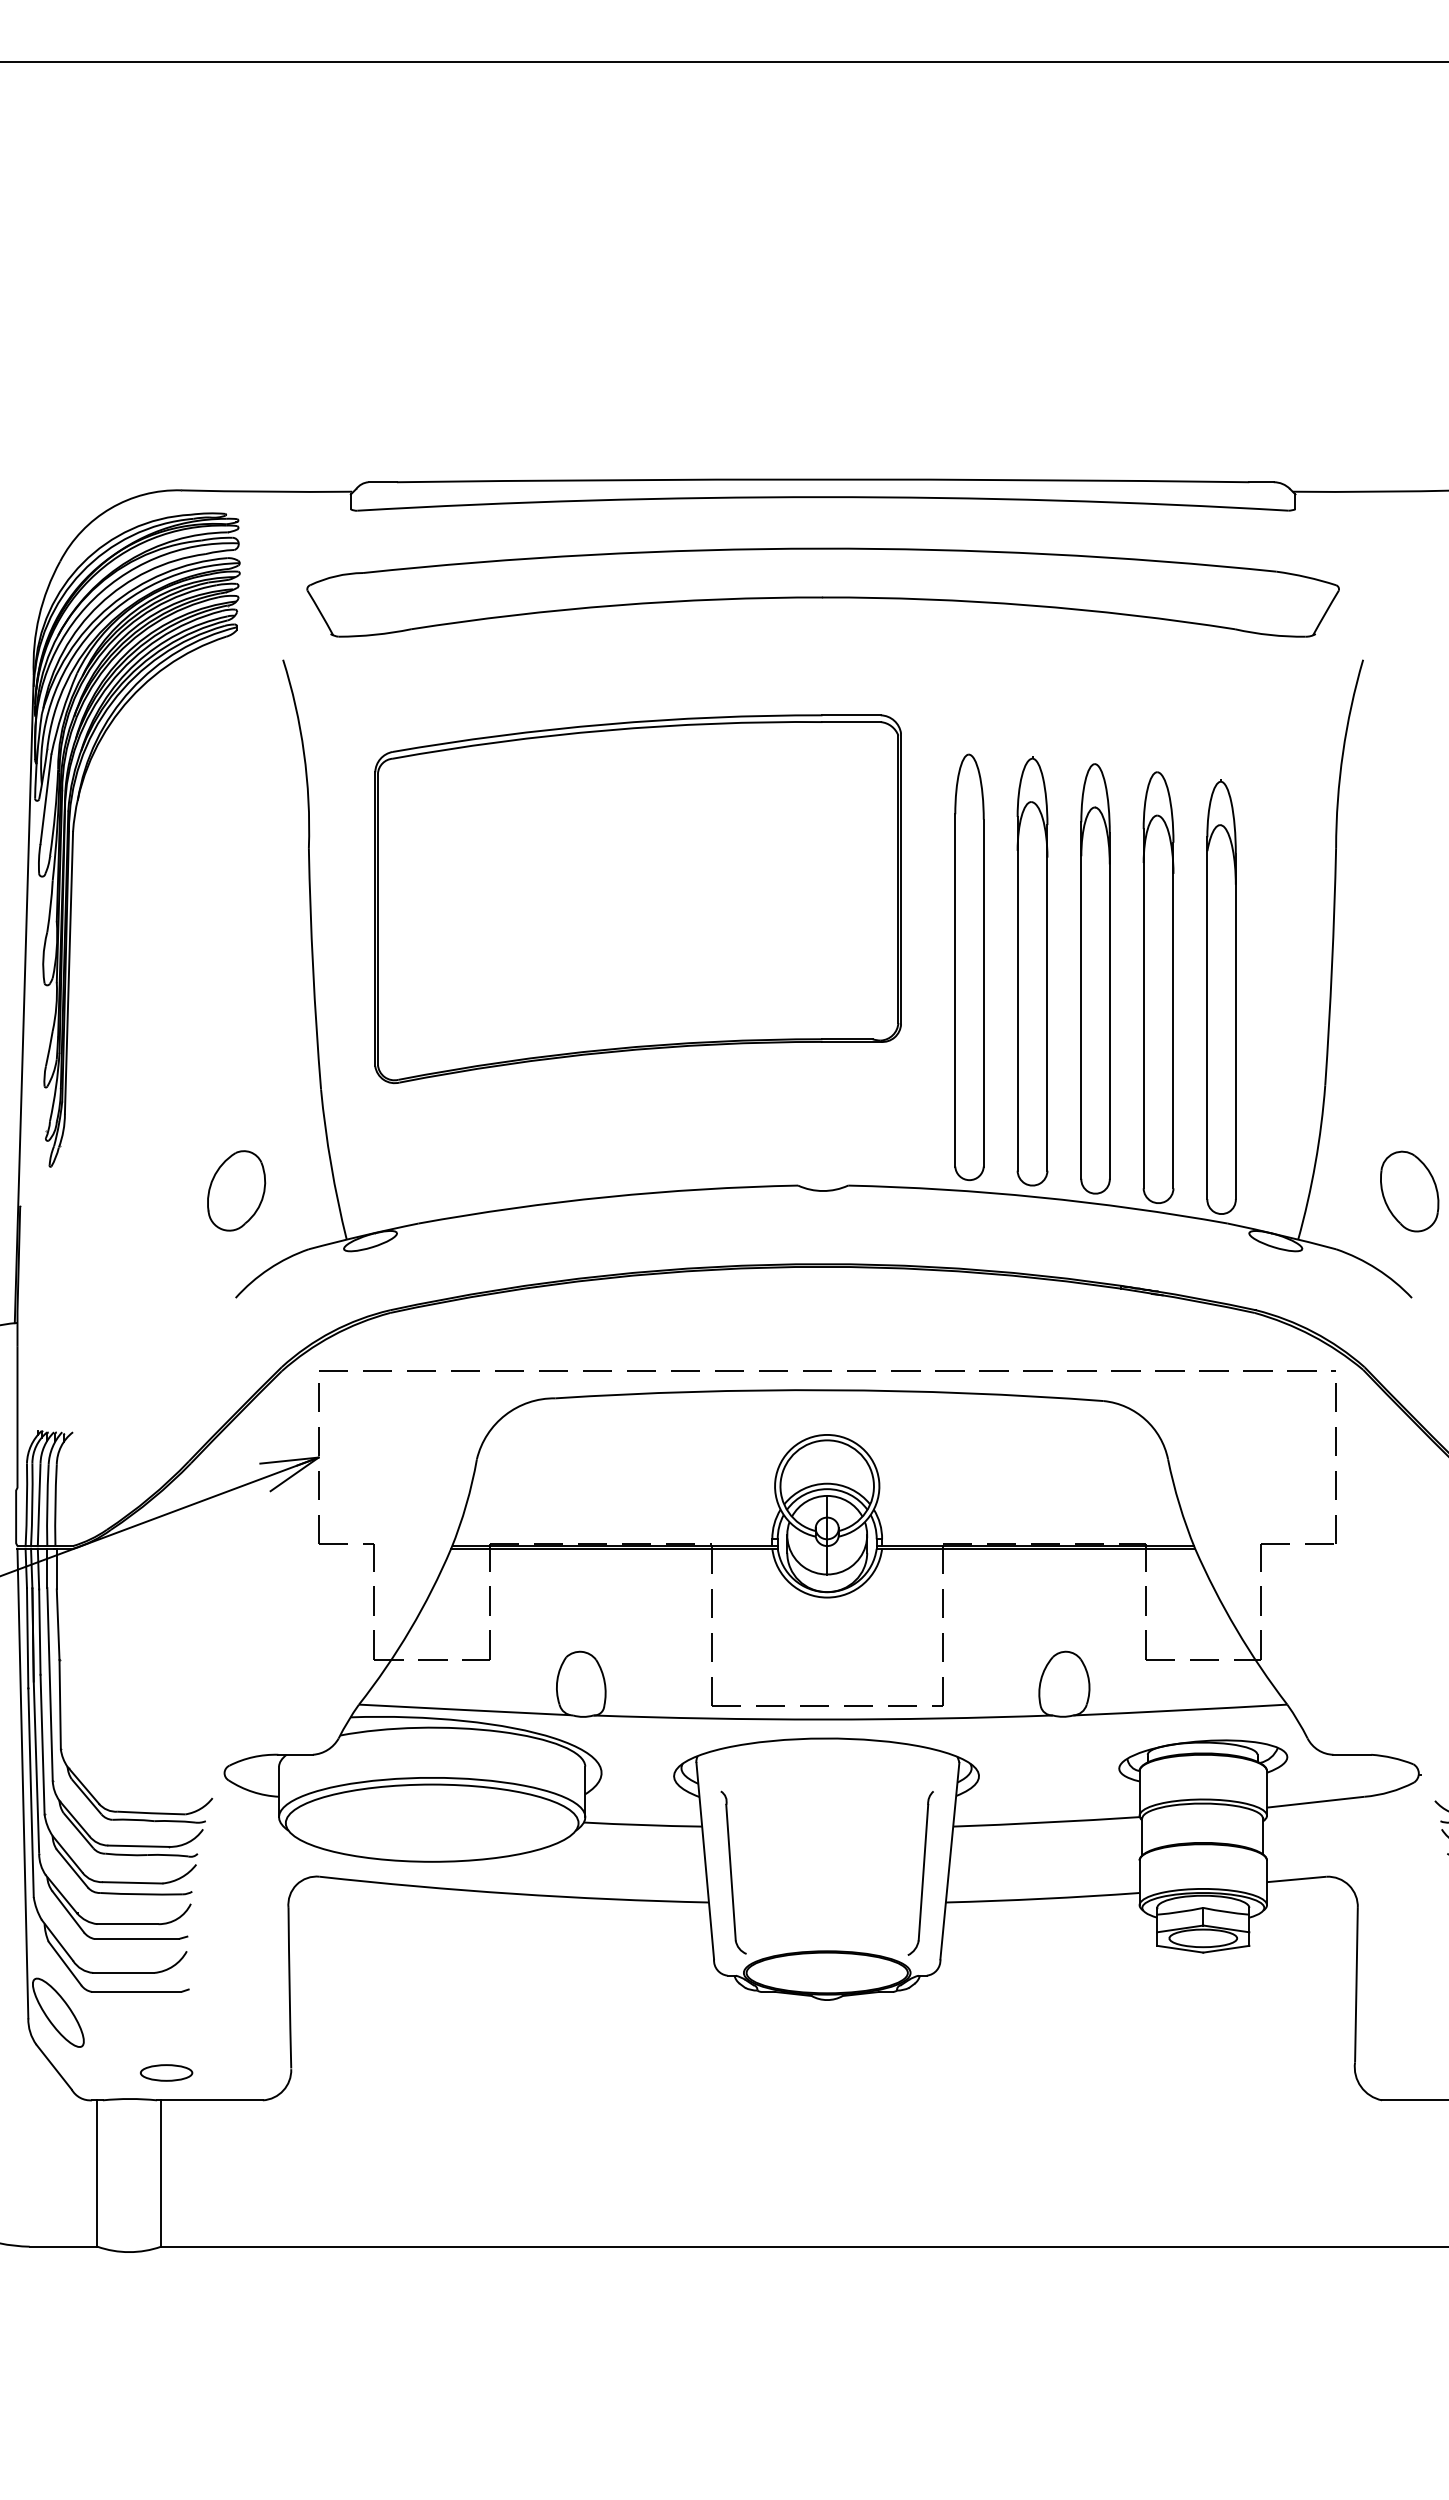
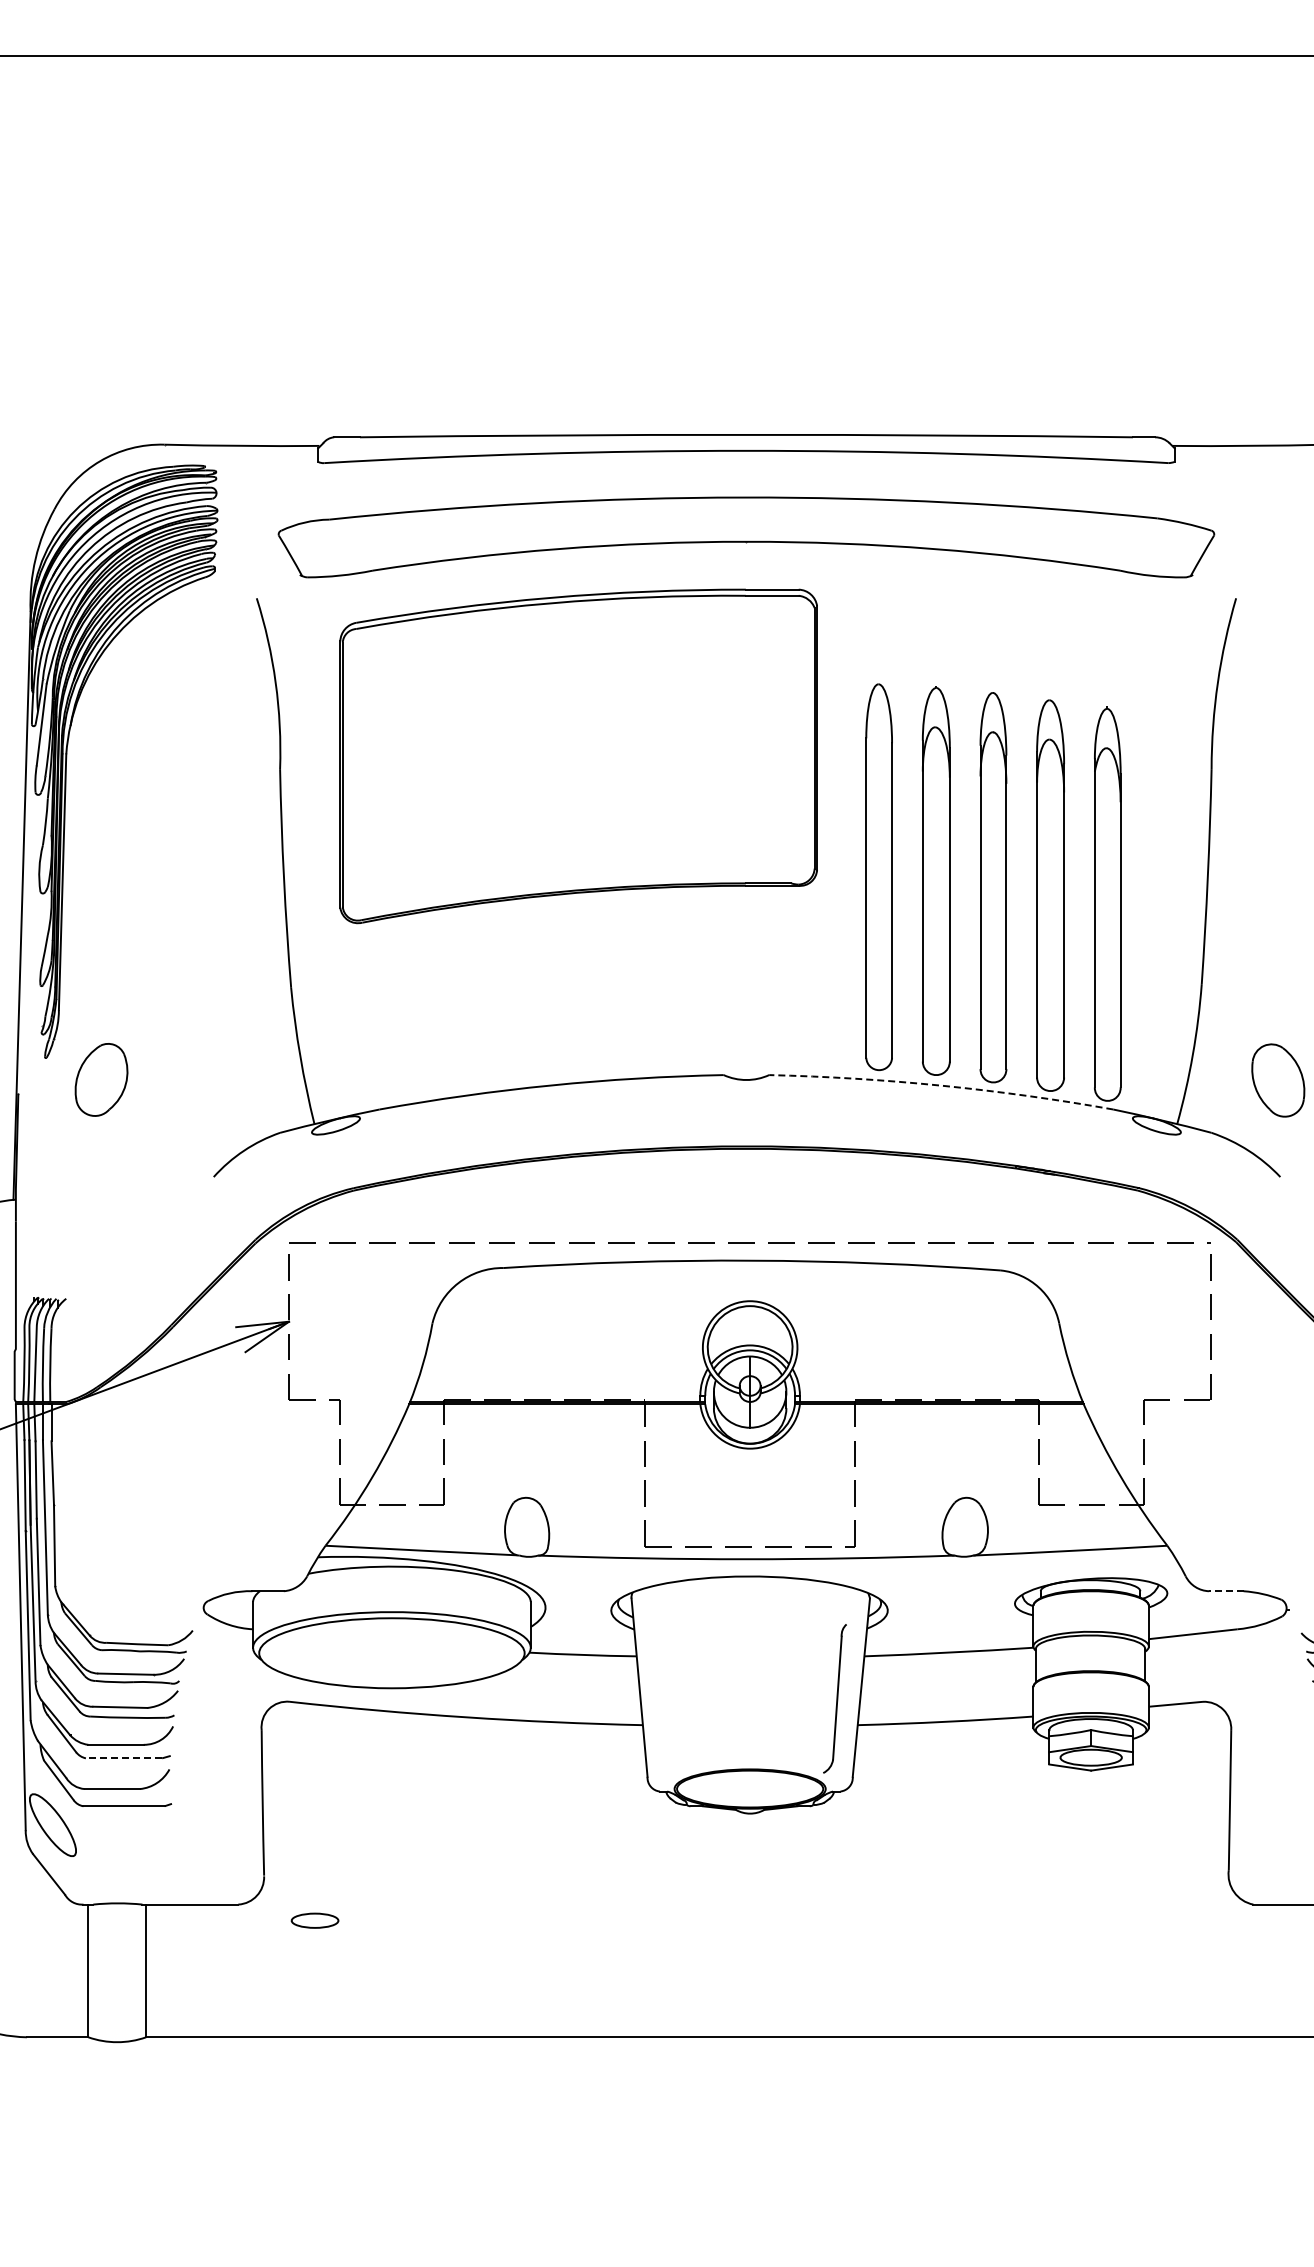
part: (637, 899) -> (578, 756), moved
part: (236, 1190) -> (101, 1079), moved
arc: (1038, 1197) -> (941, 1085), solid -> dashed
line: (1351, 1755) -> (1225, 1591), solid -> dashed
part: (733, 1871) -> (665, 1697), removed
line: (136, 1939) -> (123, 1758), solid -> dashed
part: (165, 2072) -> (314, 1920), moved

